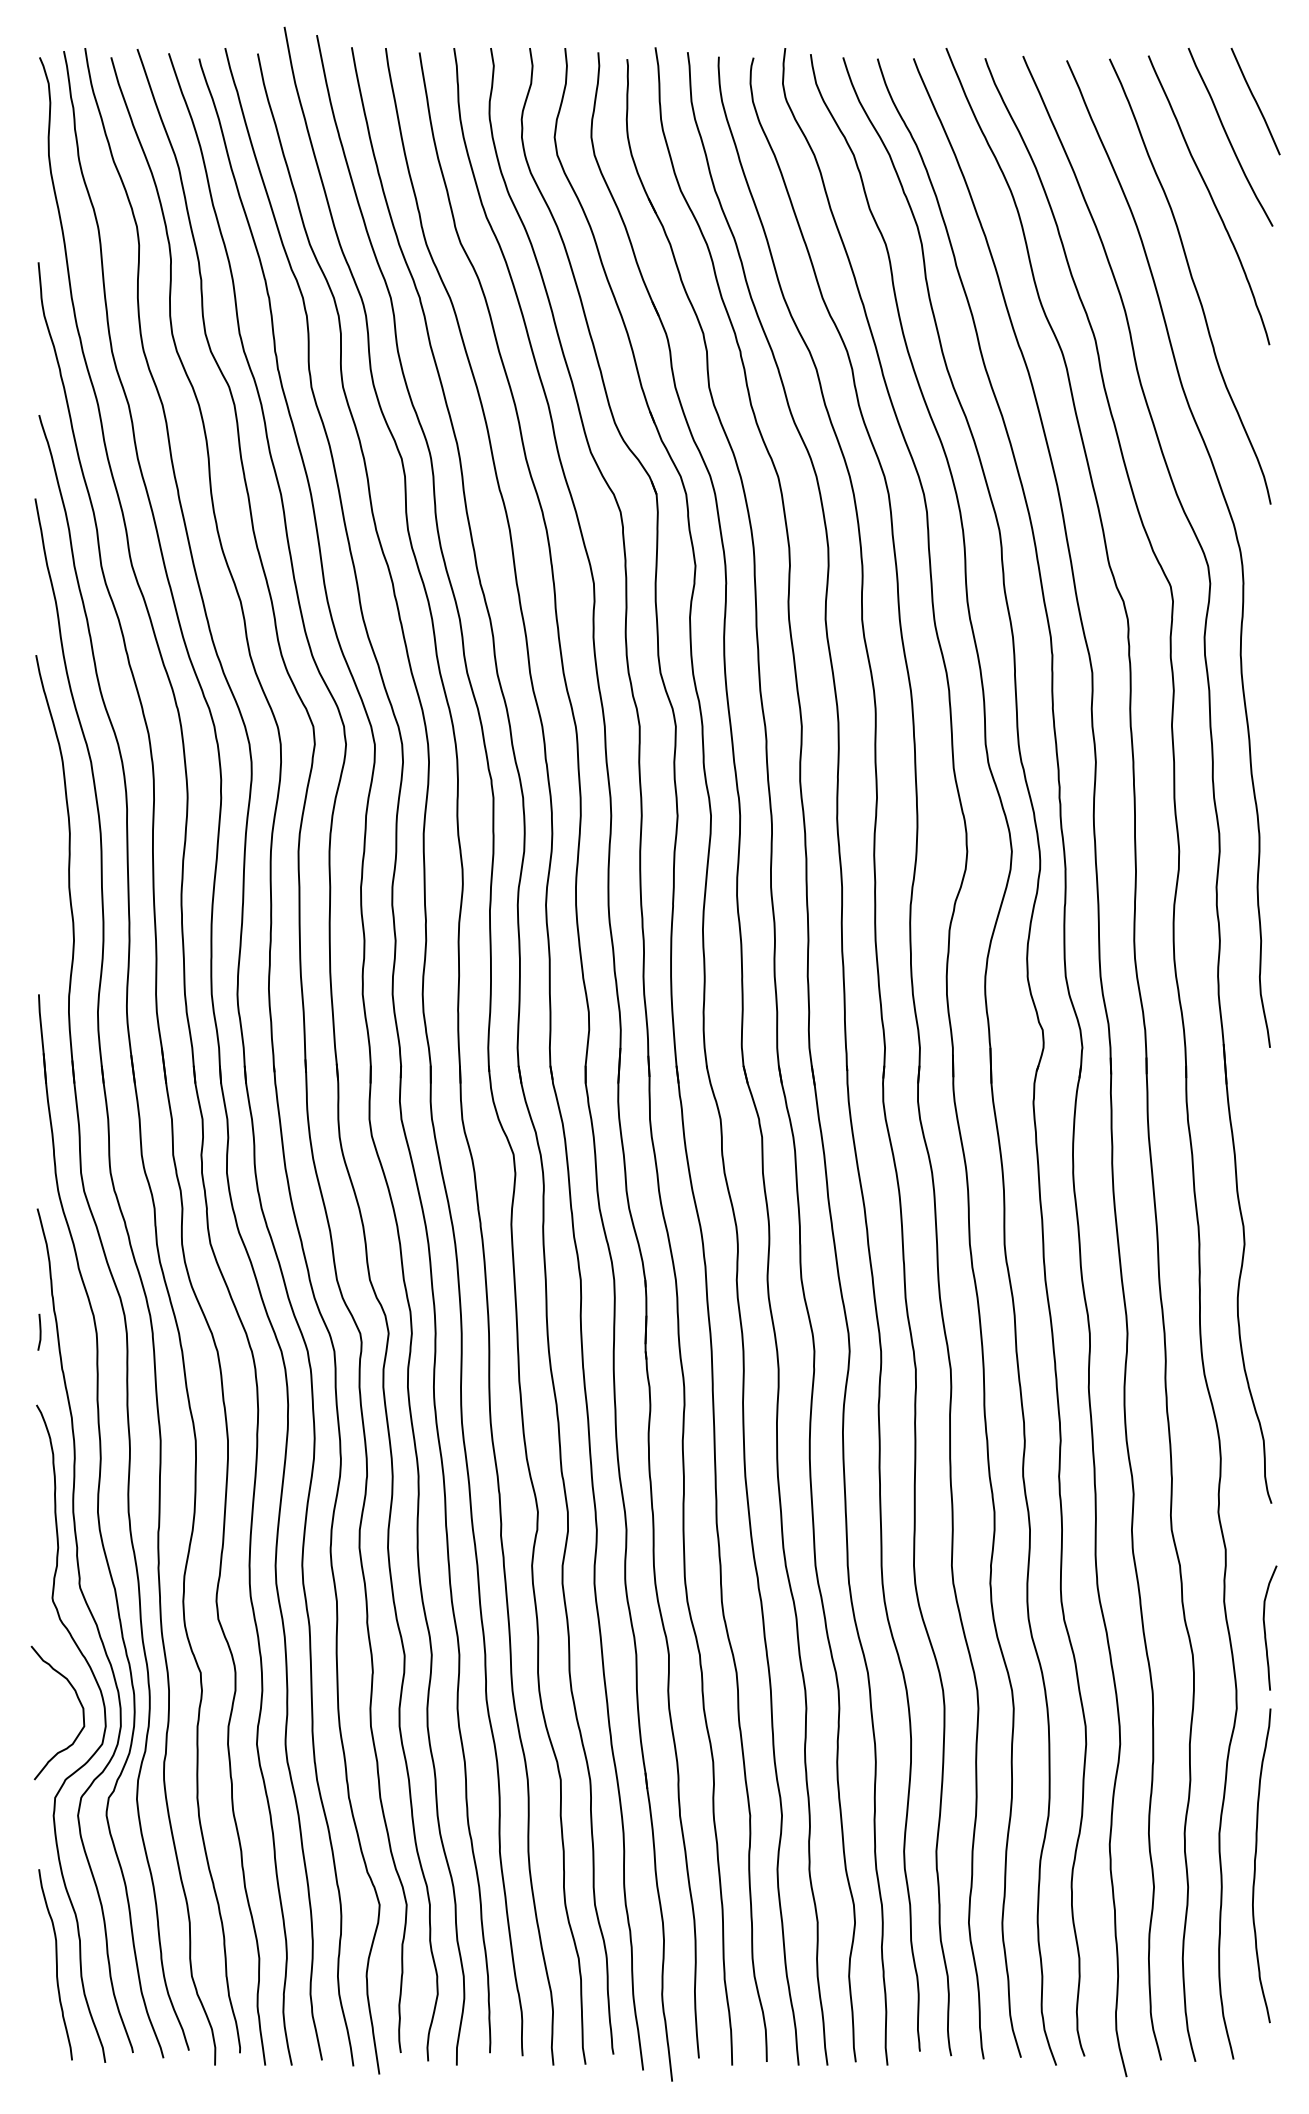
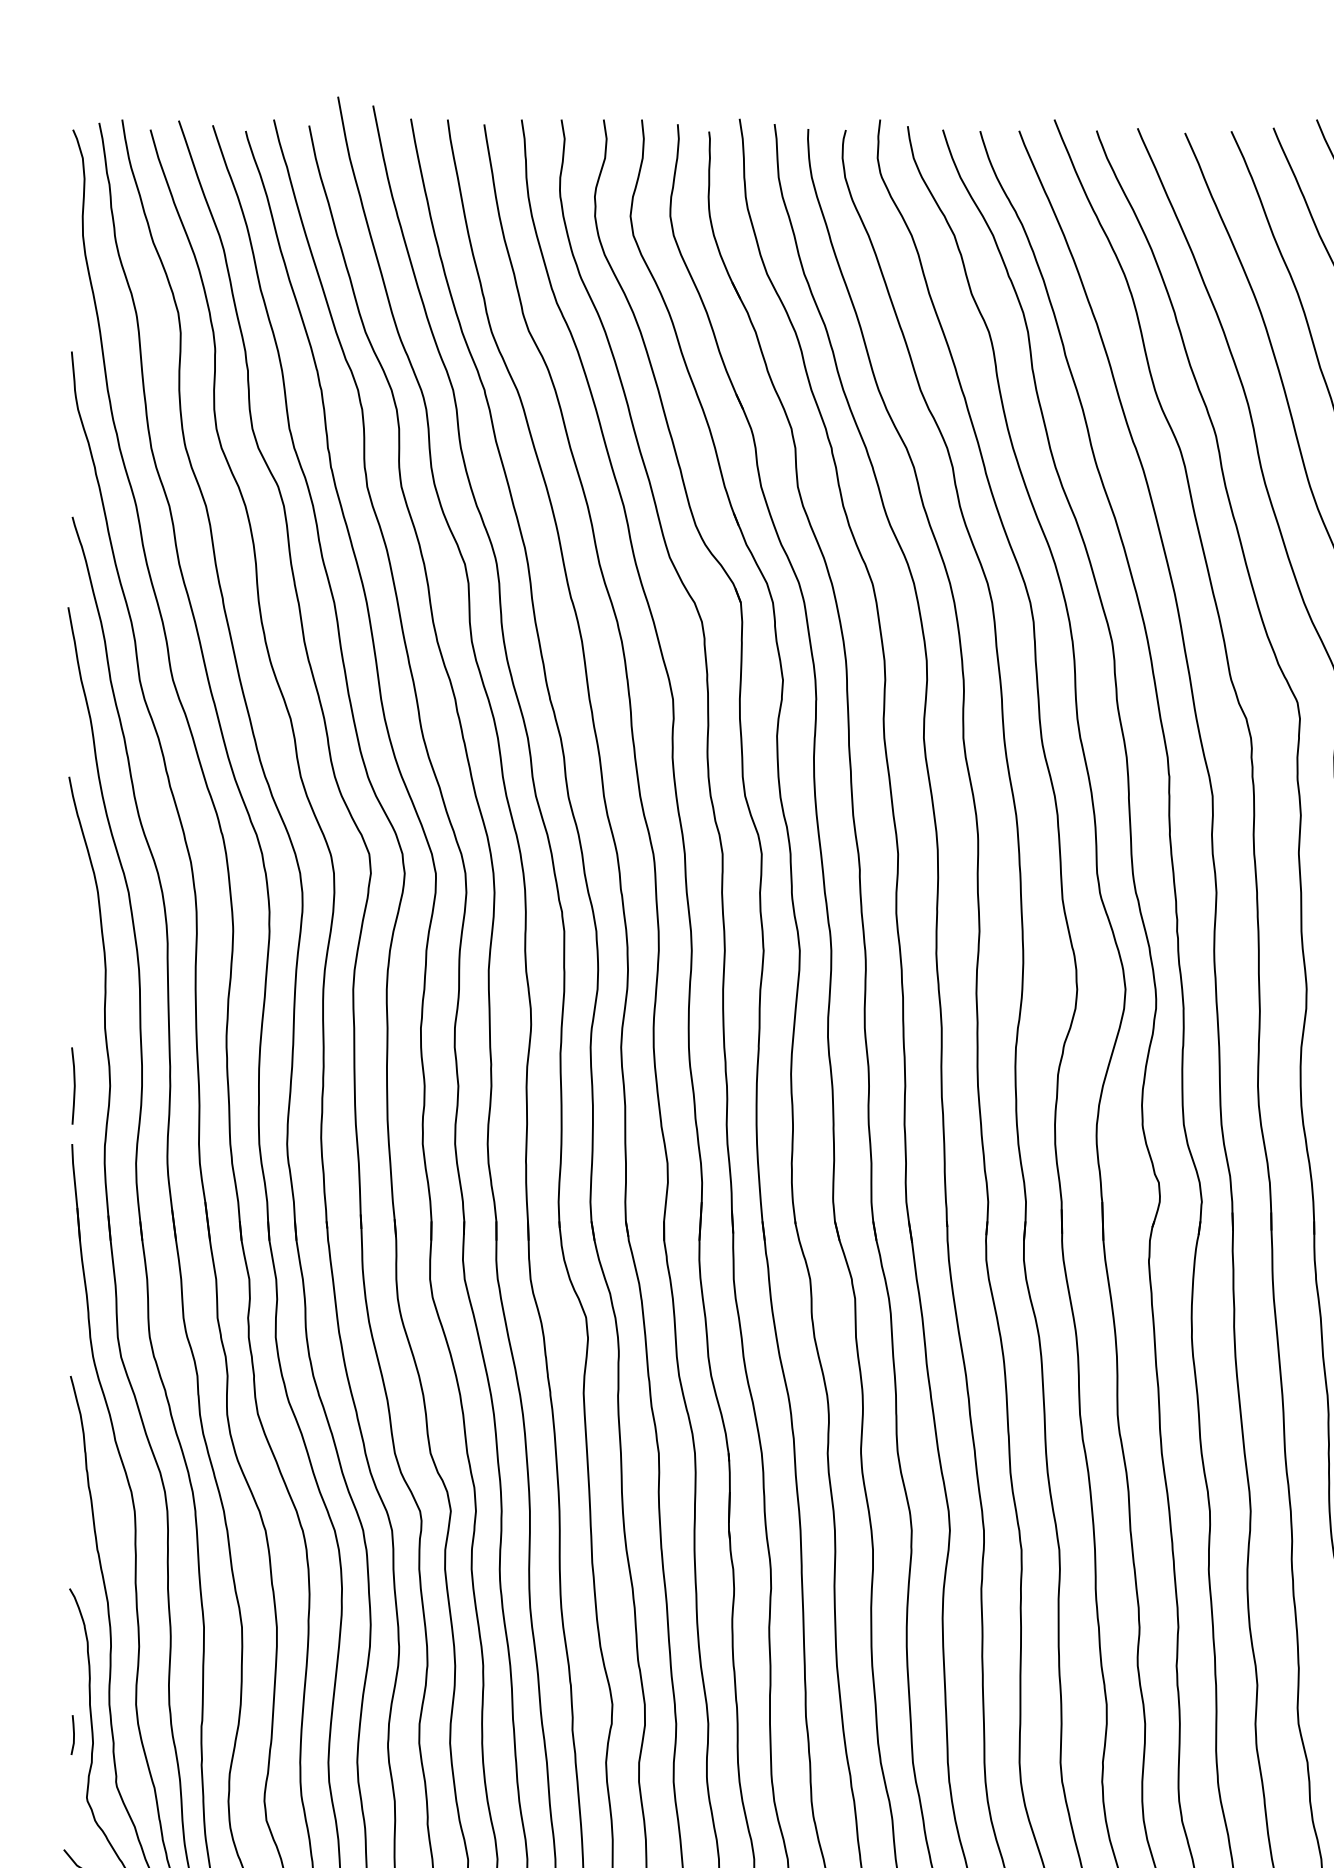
line: (40, 940) -> (73, 1085), added
line: (39, 1331) -> (72, 1734), moved

